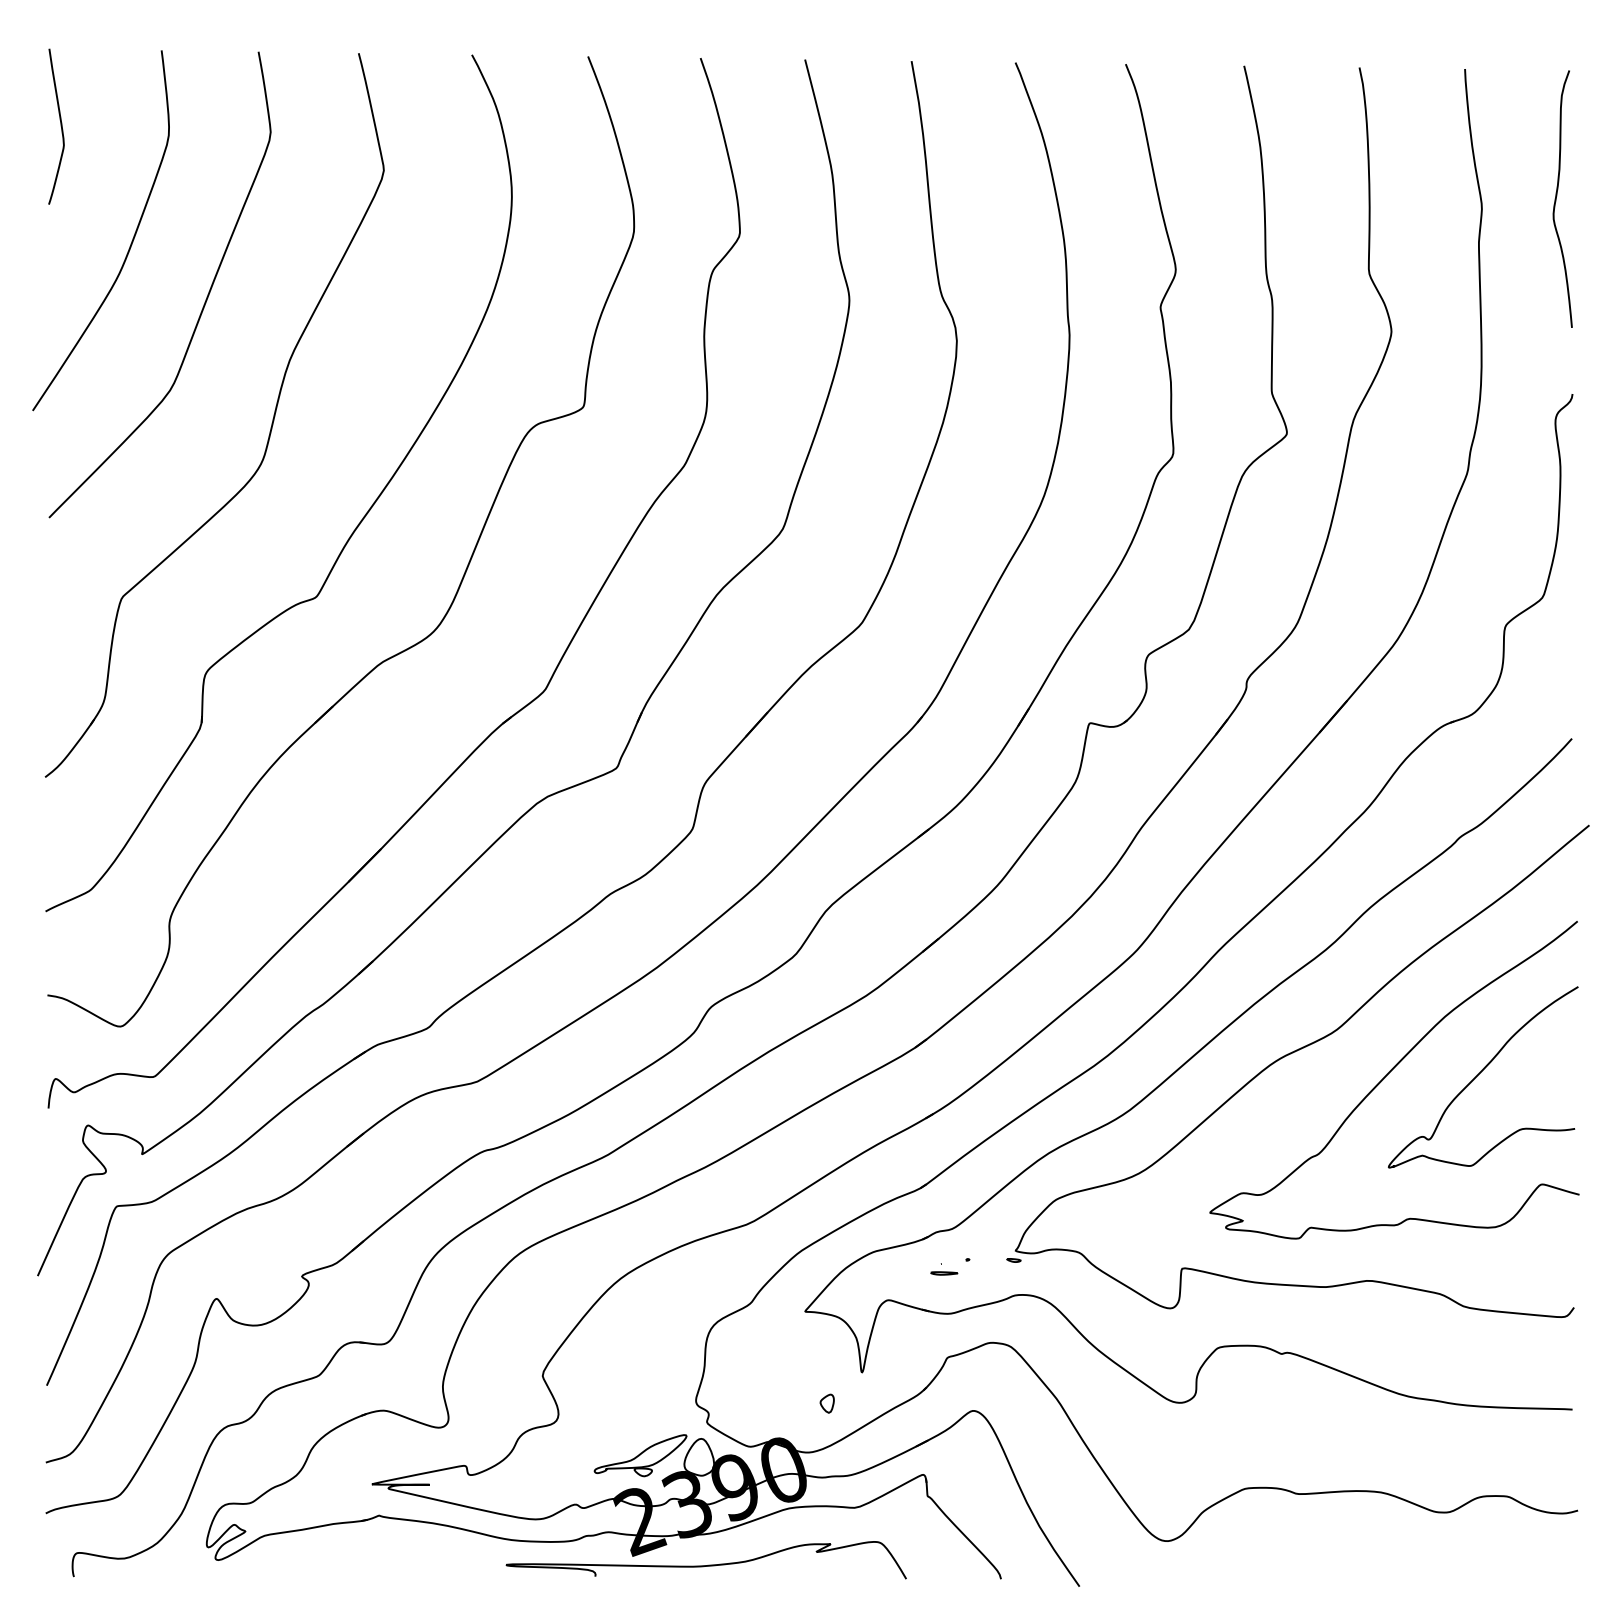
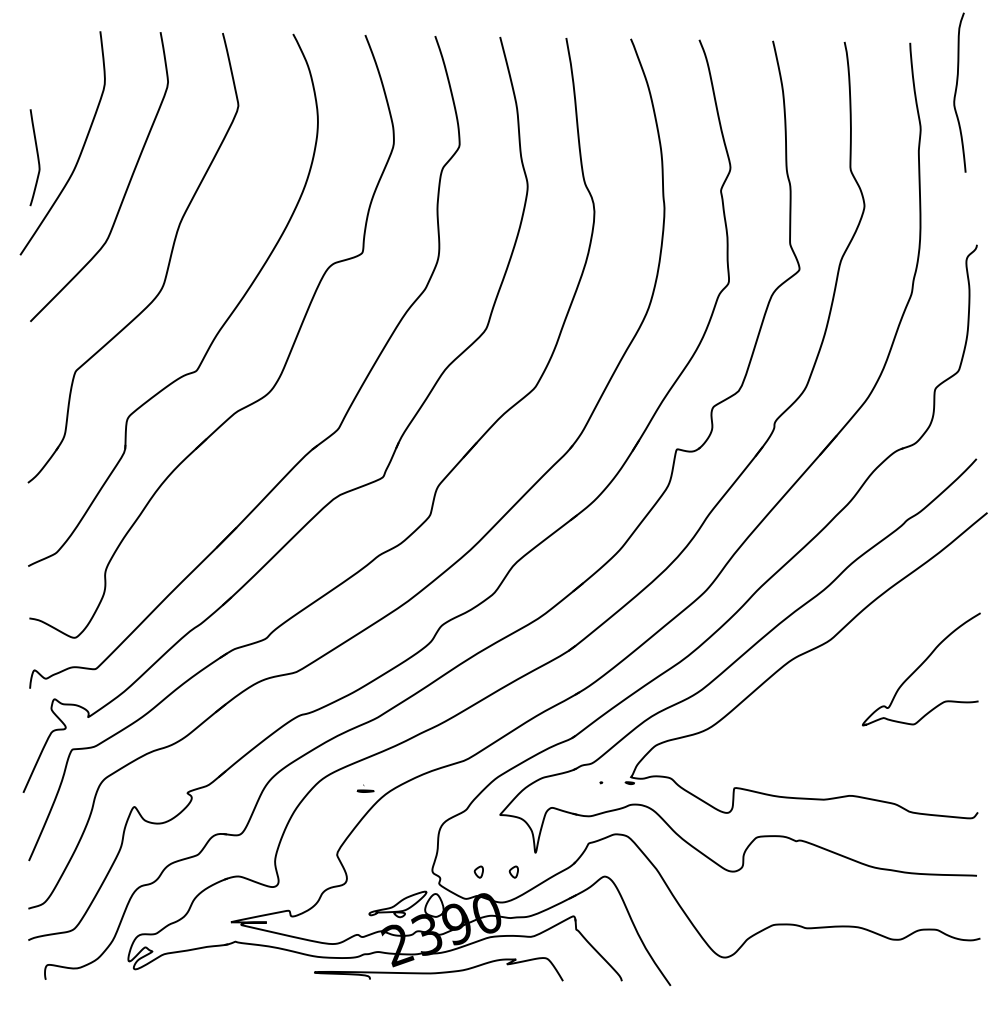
curve: (60, 126) -> (37, 157), moved
curve: (1557, 198) -> (956, 92), moved
curve: (1389, 1074) -> (863, 667), removed
part: (944, 1269) -> (365, 788), moved
part: (770, 1402) -> (478, 871), added

